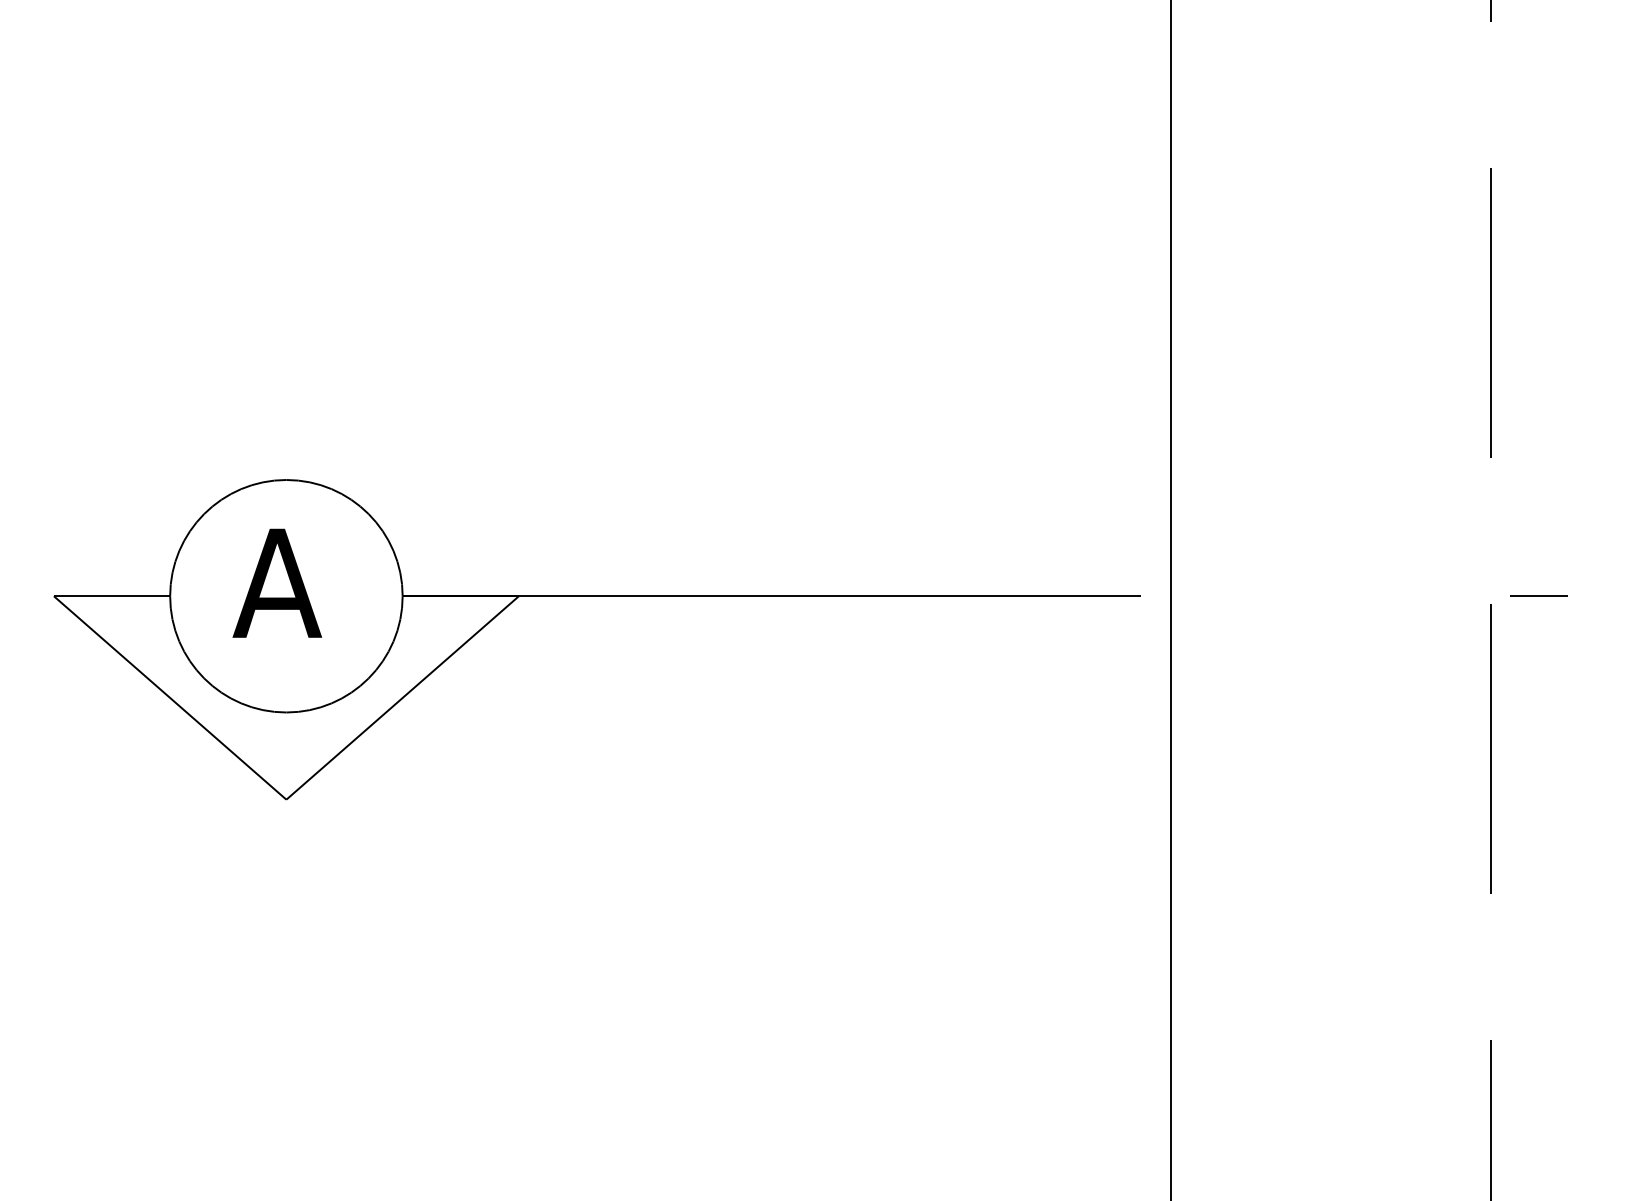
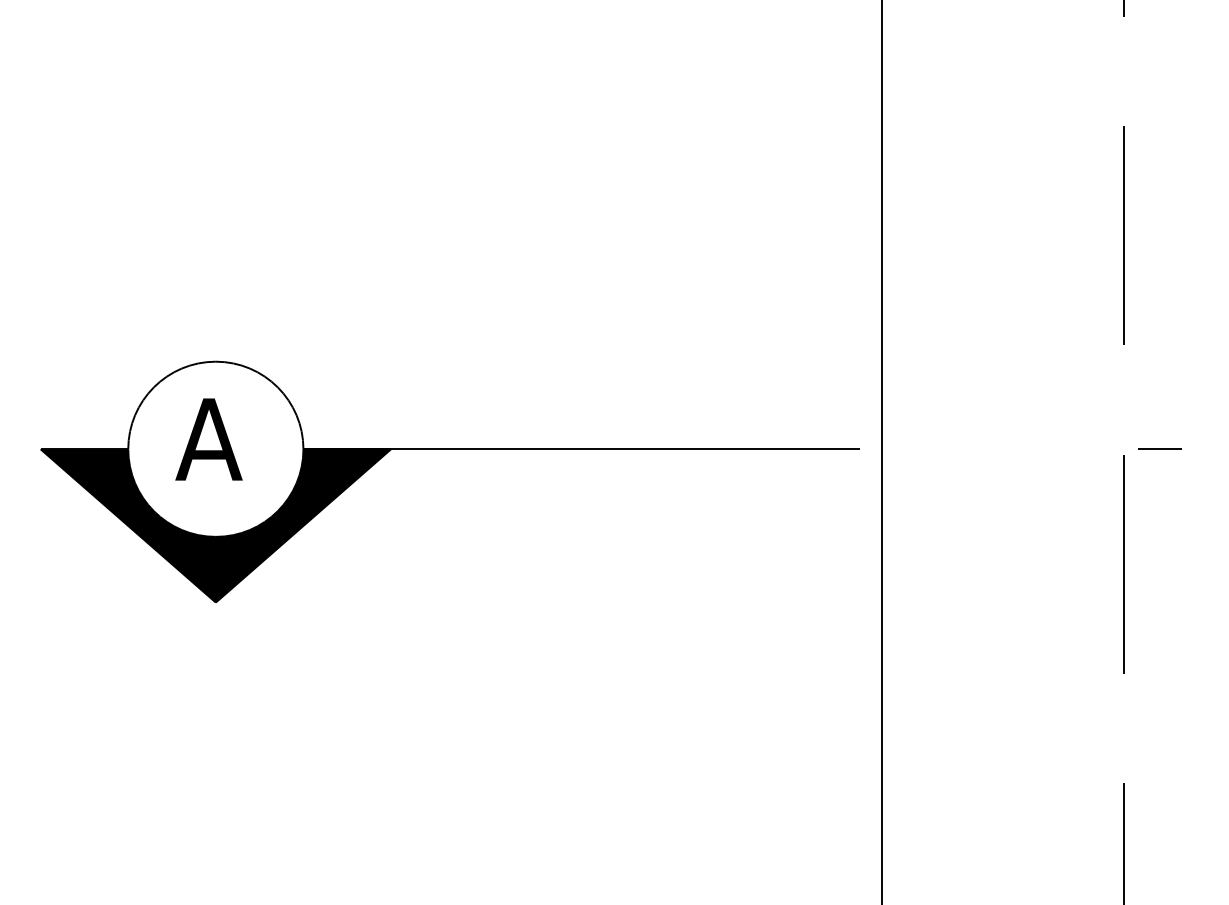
fill: (285, 697) -> (215, 525), added

